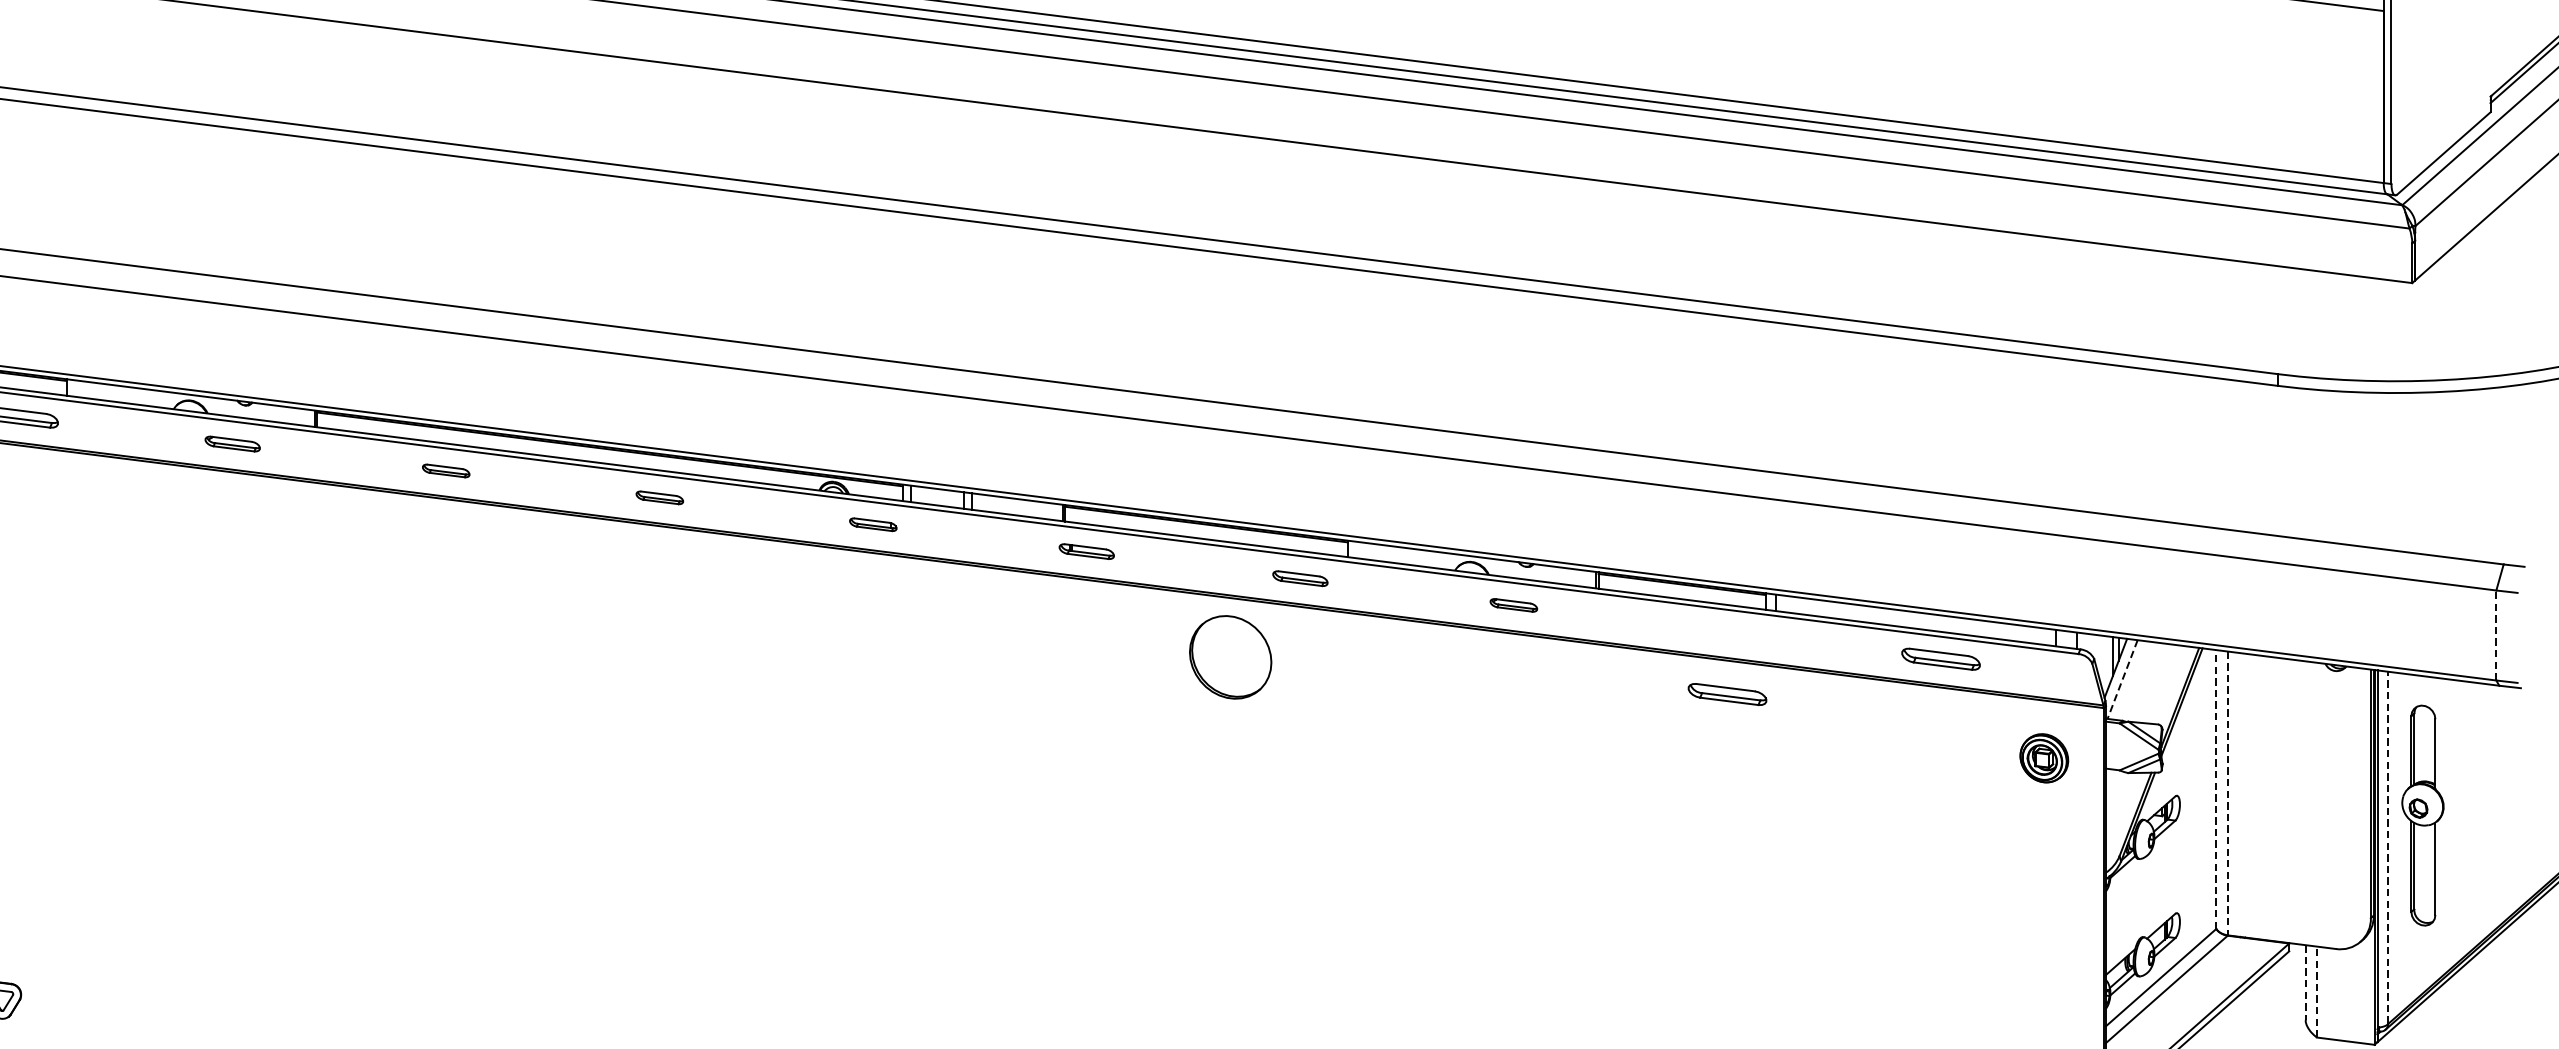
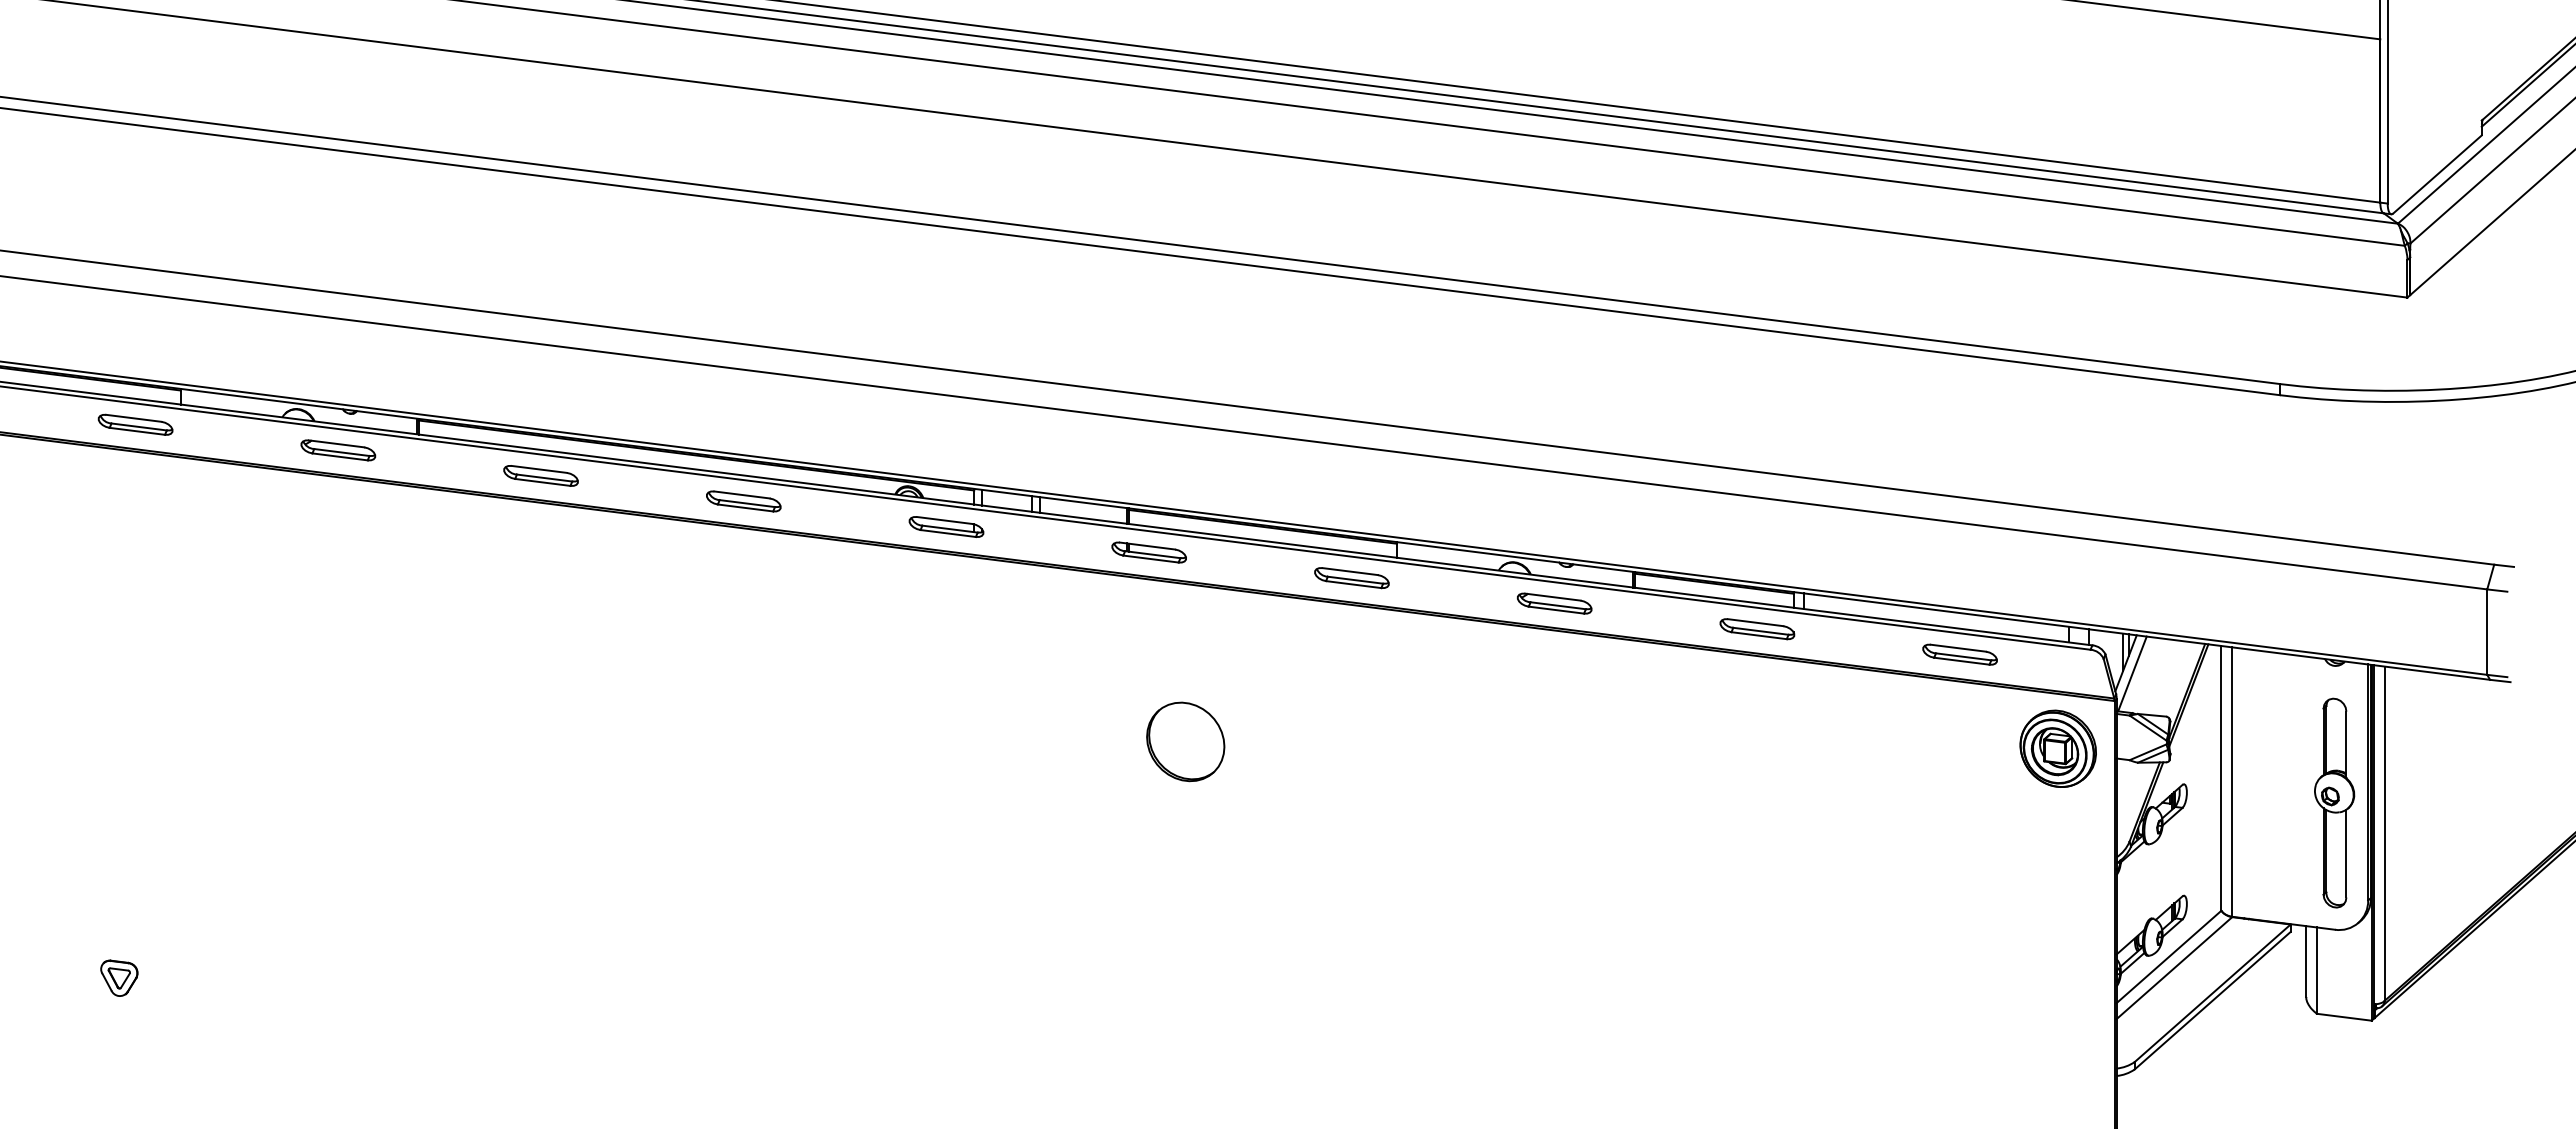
part: (232, 444) -> (338, 450), size x1.43
part: (445, 470) -> (540, 475), size x1.67
part: (659, 497) -> (743, 501), size x1.67
part: (873, 524) -> (946, 526), size x1.67
part: (1086, 551) -> (1148, 552), size x1.43
part: (1299, 578) -> (1351, 578), size x1.43
part: (1513, 605) -> (1554, 603), size x1.67
line: (2496, 635) -> (2487, 632), dashed -> solid
part: (1230, 656) -> (1185, 741), moved
line: (2122, 680) -> (2132, 674), dashed -> solid
part: (1727, 694) -> (1757, 629), moved
part: (2043, 758) -> (2057, 748), size x1.67
line: (2216, 788) -> (2221, 777), dashed -> solid
line: (2227, 793) -> (2232, 782), dashed -> solid
part: (2422, 814) -> (2334, 802), moved
line: (2388, 847) -> (2384, 833), dashed -> solid
line: (2305, 982) -> (2306, 961), dashed -> solid
line: (2316, 991) -> (2316, 970), dashed -> solid

